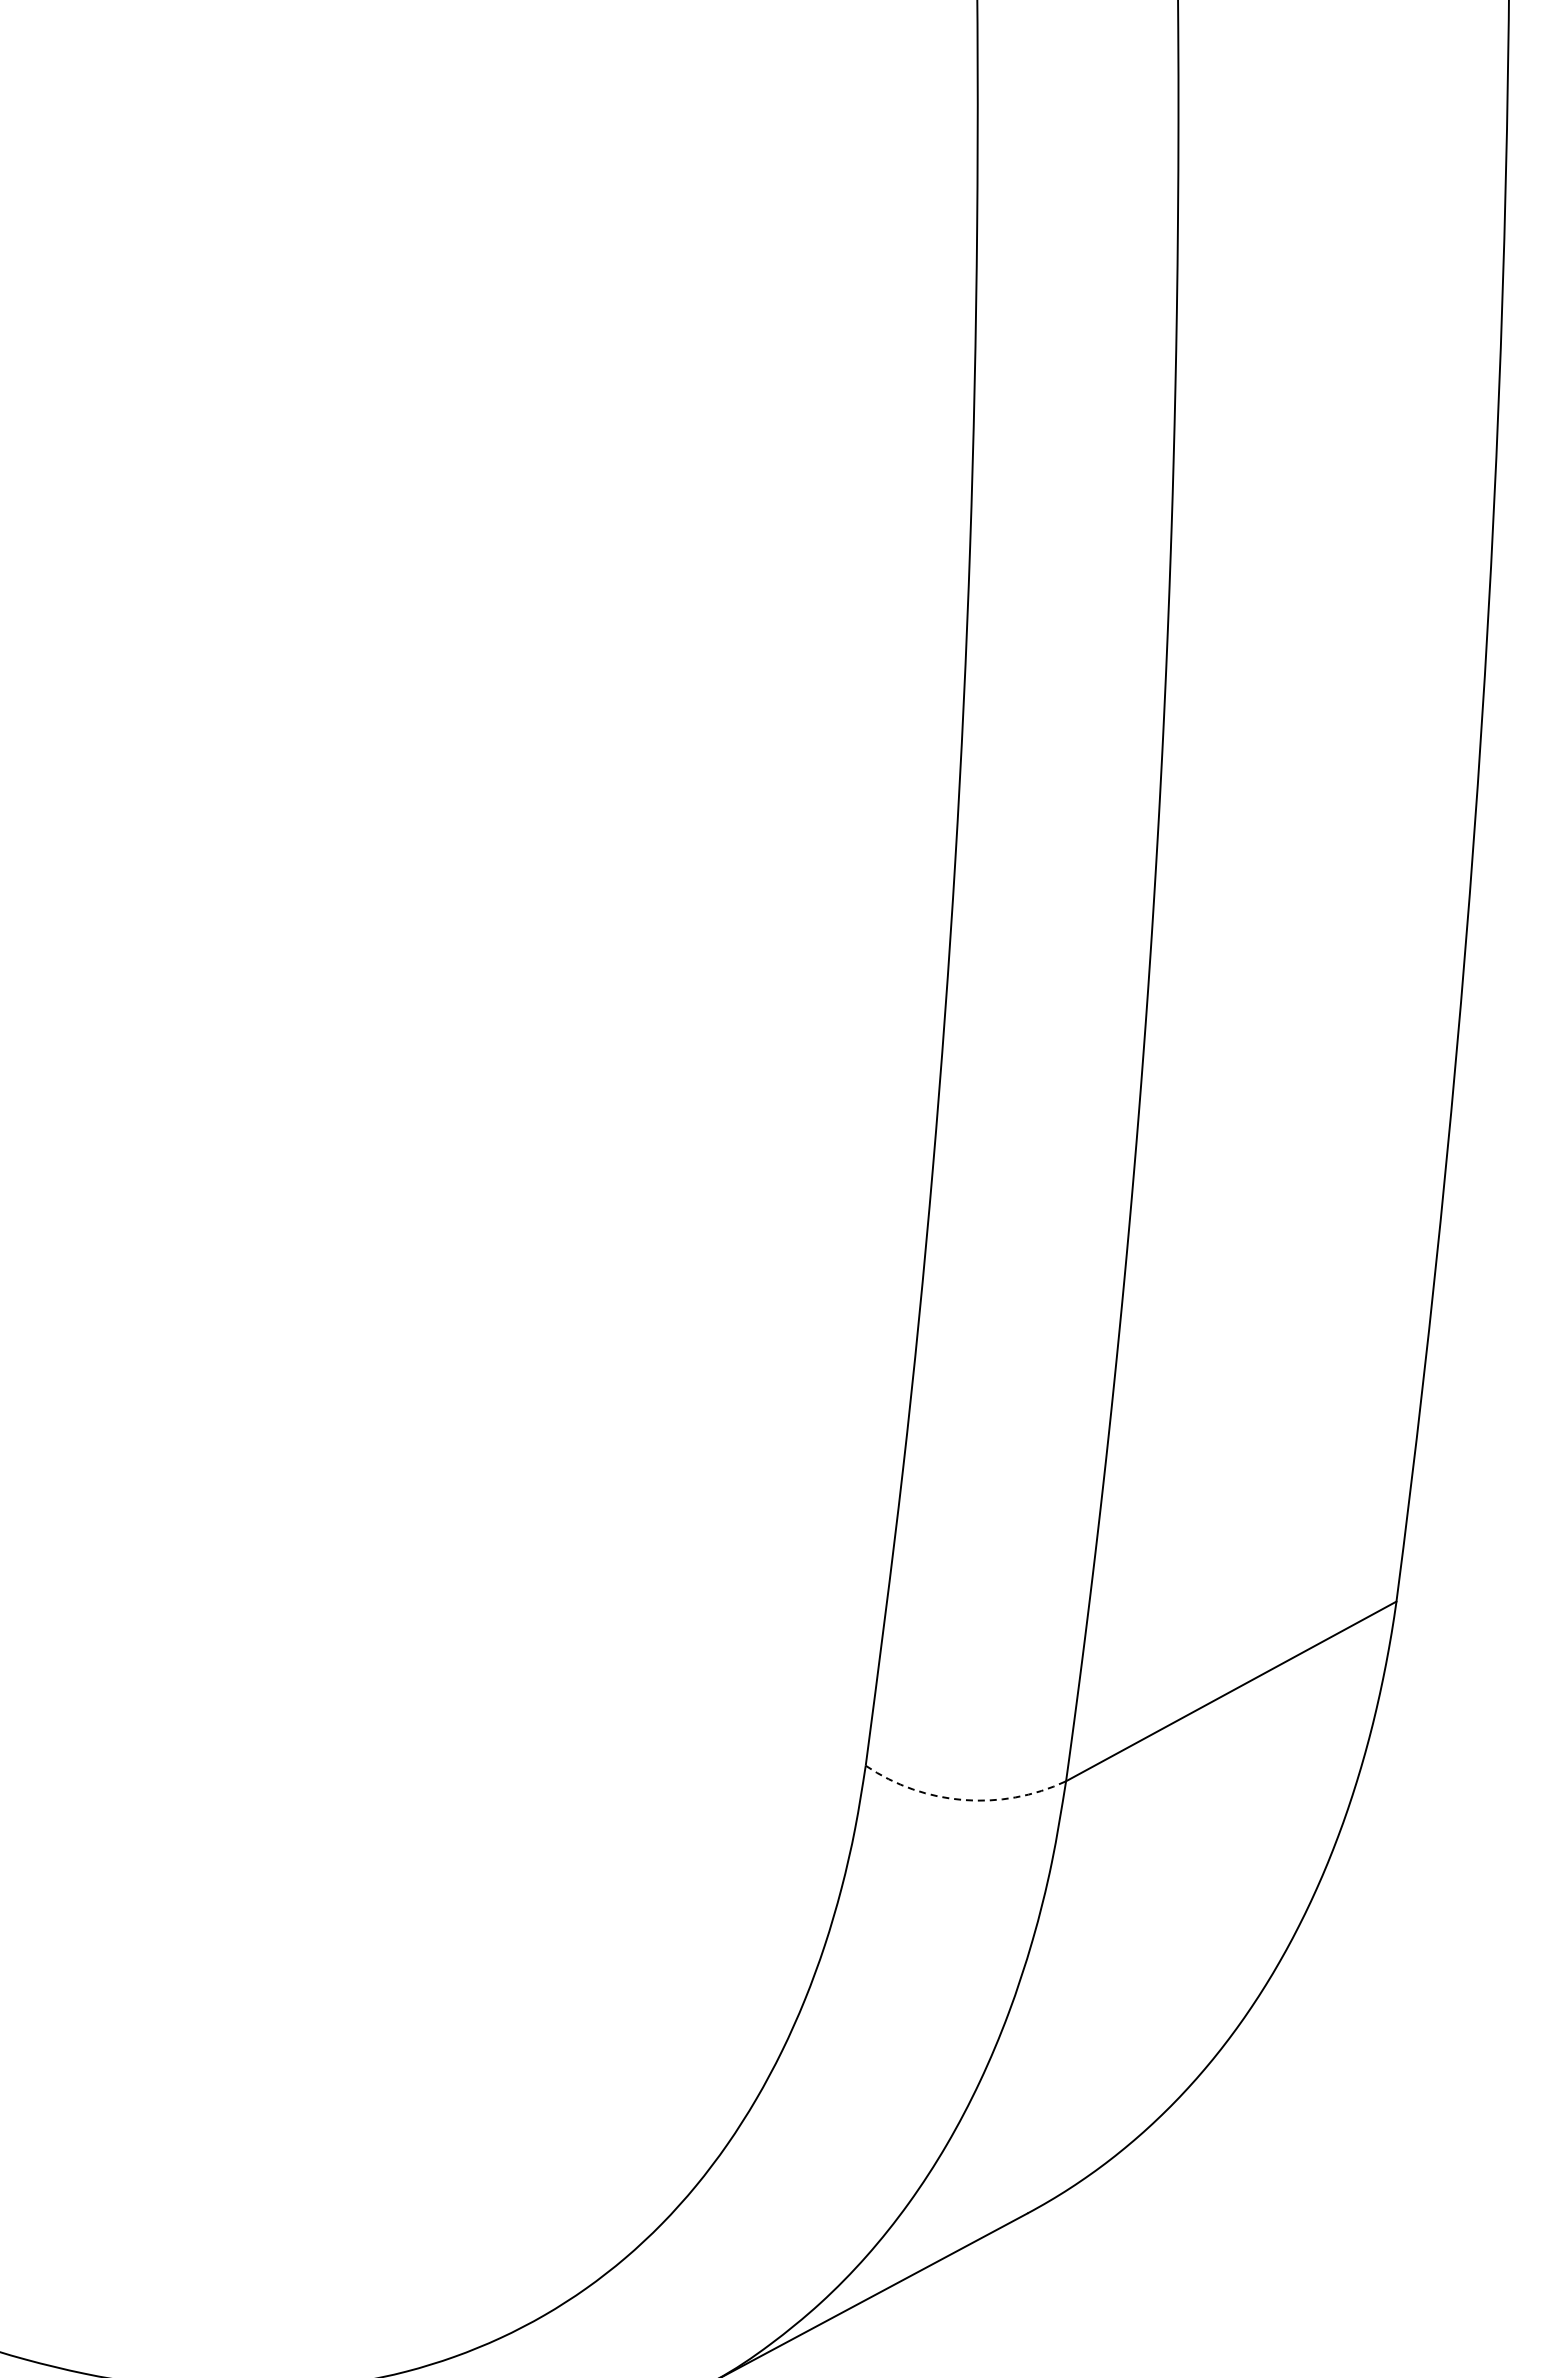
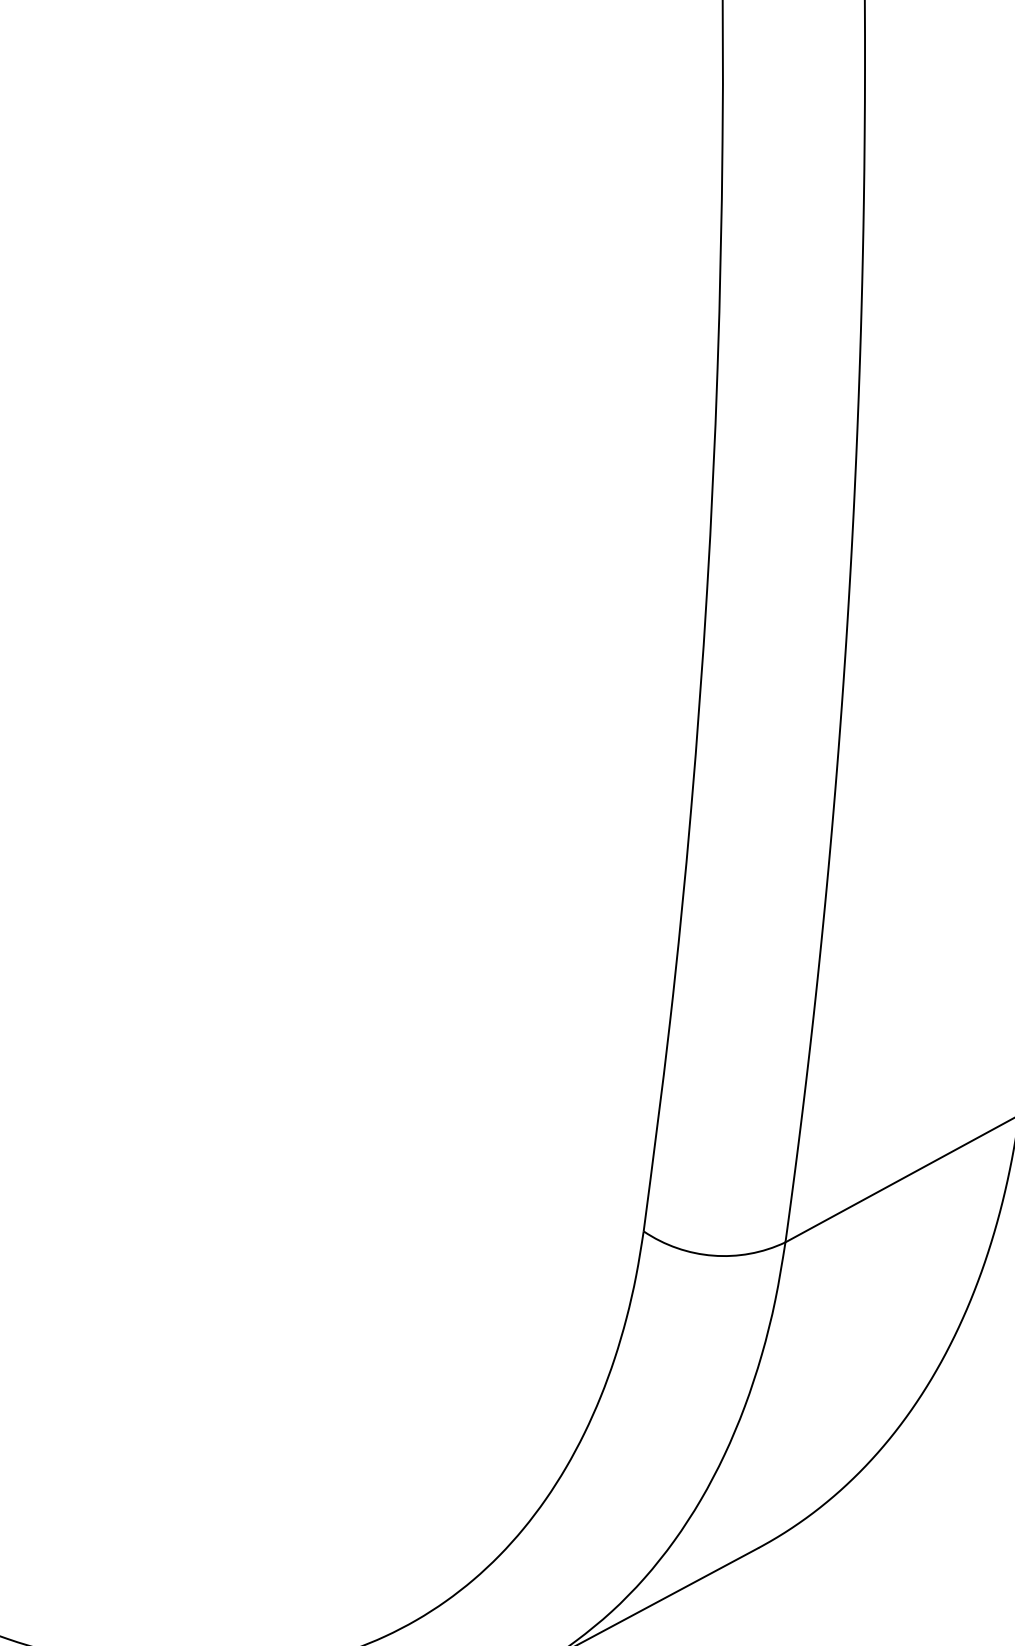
arc: (963, 1800) -> (712, 1255), dashed -> solid

